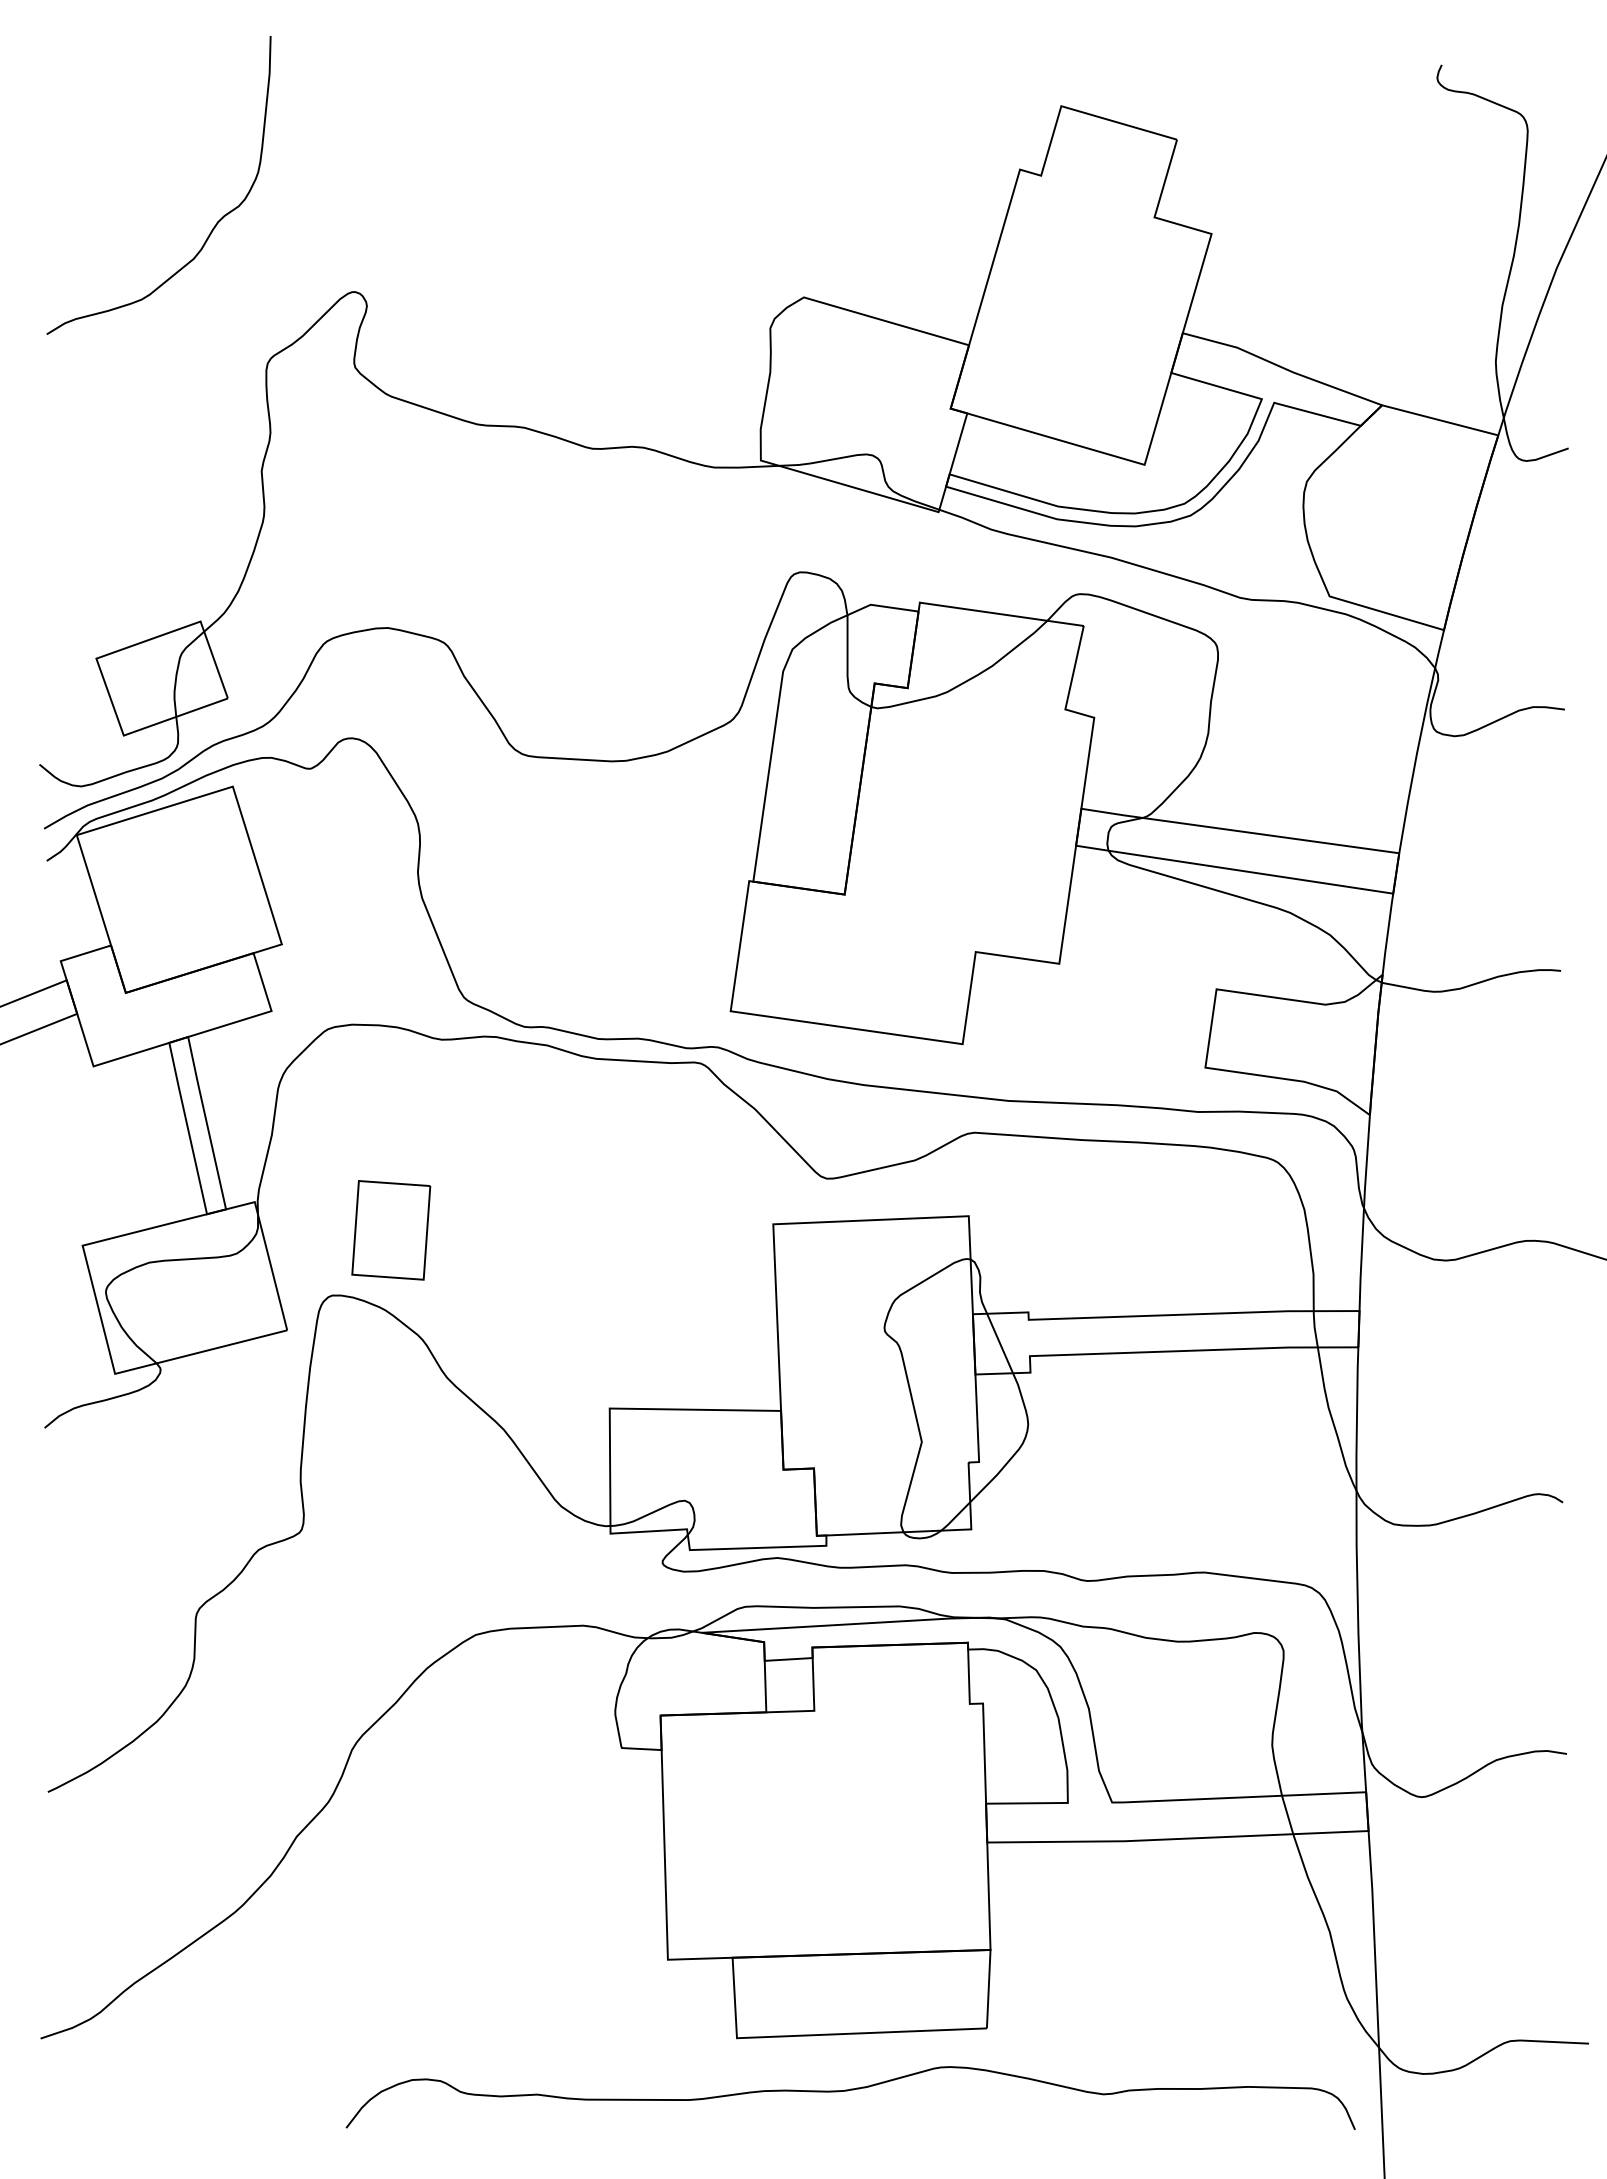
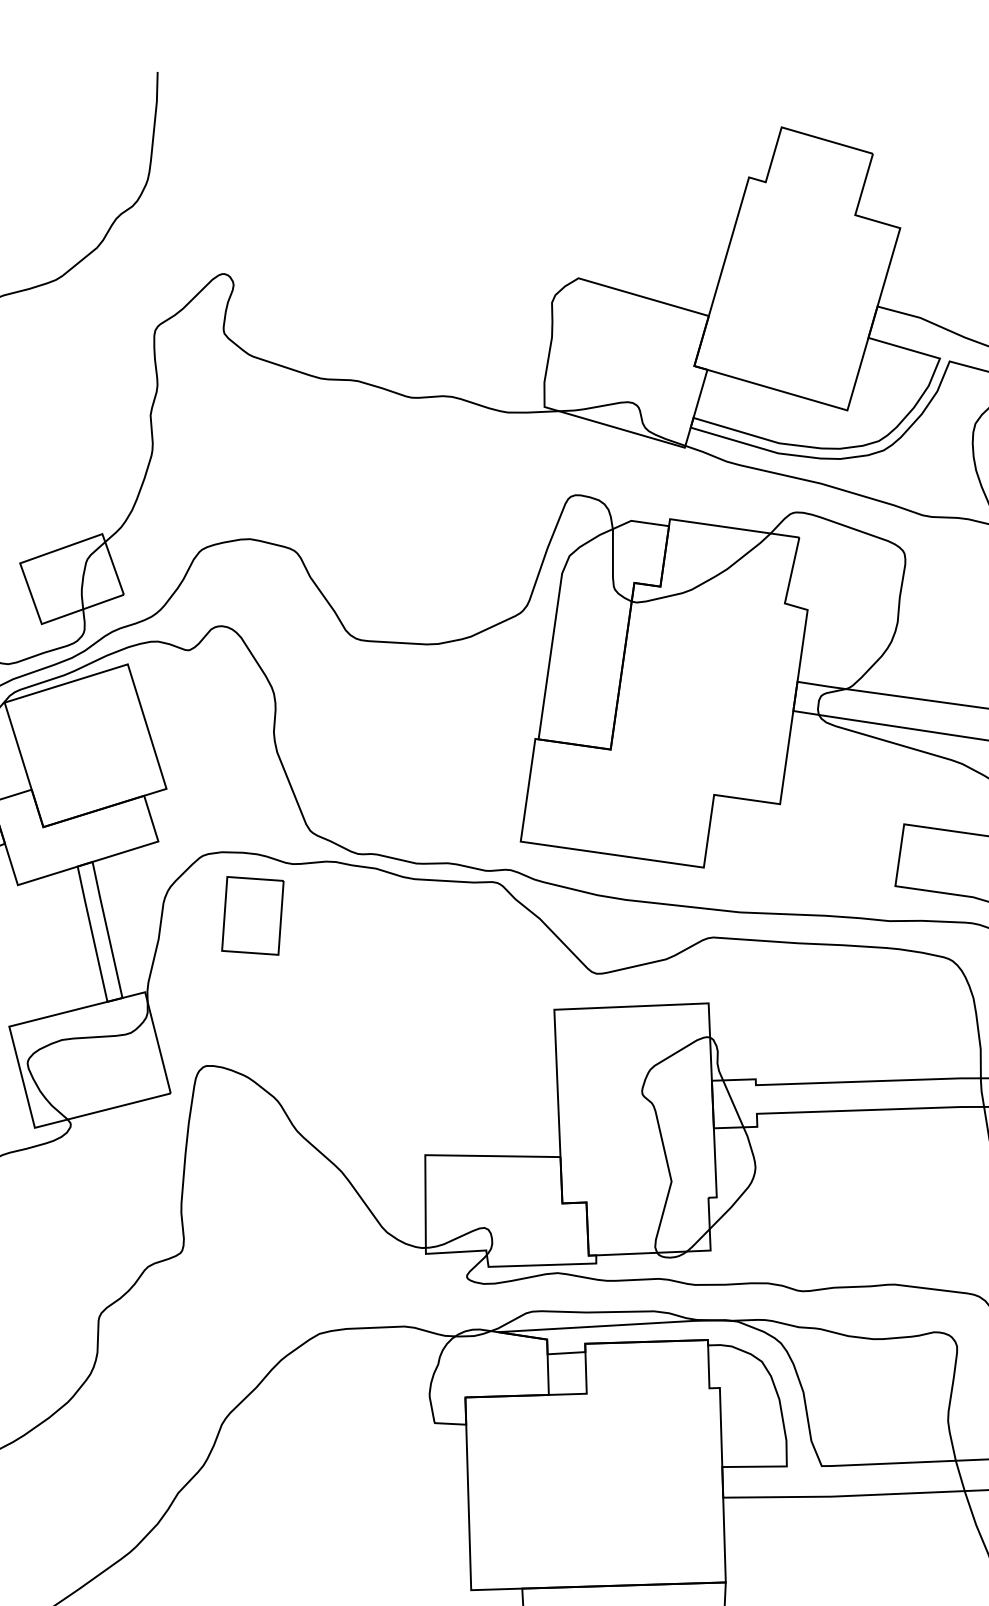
part: (391, 1230) -> (253, 916), moved

